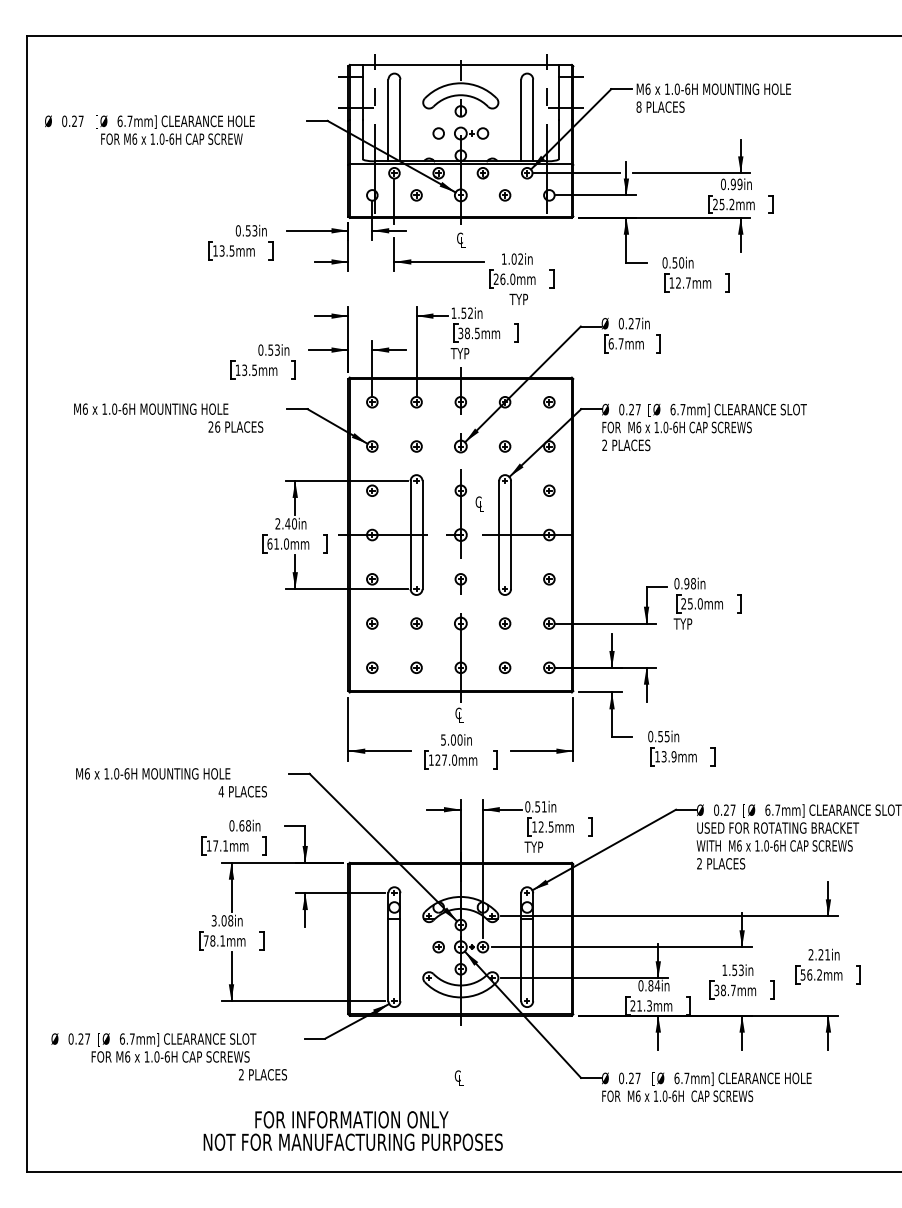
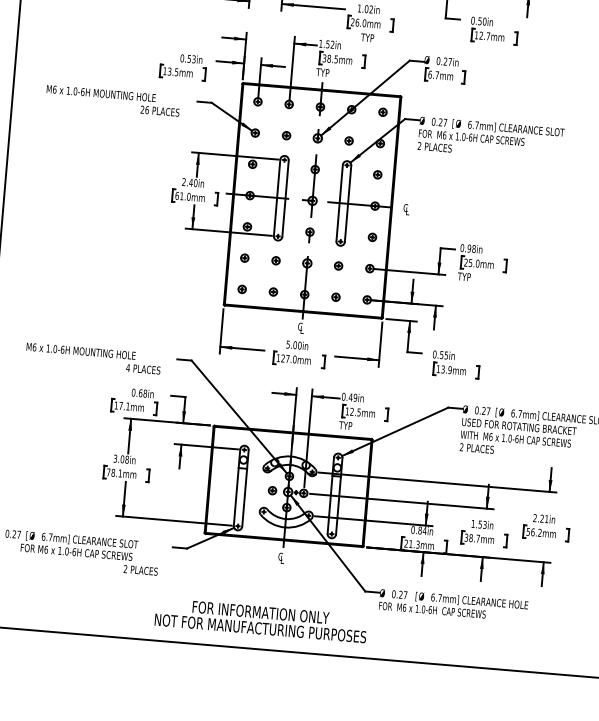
text: (479, 503) -> (406, 209), moved
text: (540, 806) -> (352, 397), 0.51in -> 0.49in
text: (458, 1077) -> (280, 557), moved
text: (352, 1130) -> (260, 620), moved

